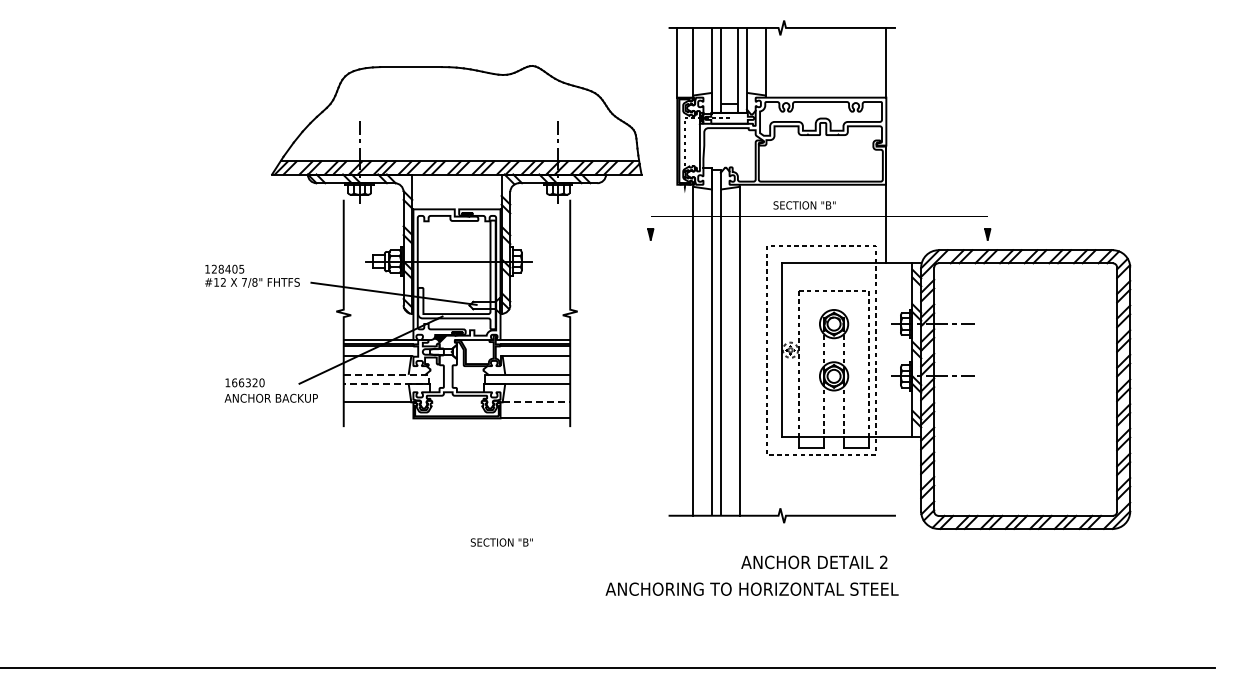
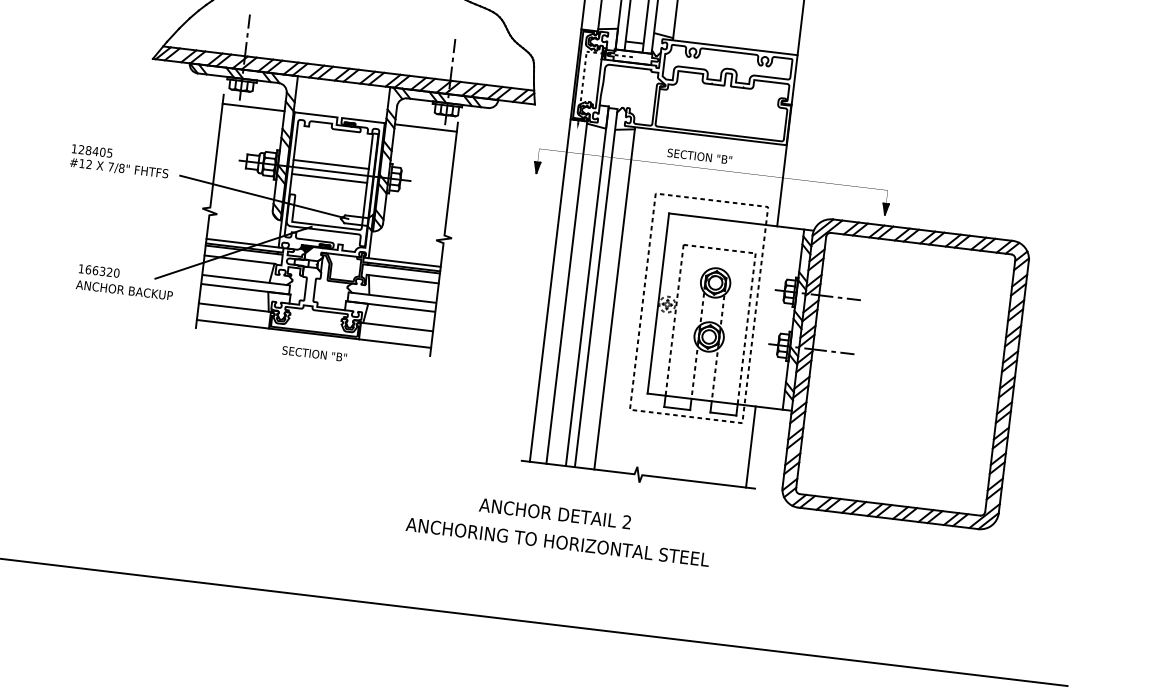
line: (373, 209) -> (253, 107), added
line: (540, 209) -> (426, 128), added
line: (453, 254) -> (330, 164), added
line: (453, 268) -> (328, 178), added
line: (677, 349) -> (550, 289), added
line: (428, 379) -> (289, 290), dashed -> solid
line: (536, 402) -> (398, 327), dashed -> solid
line: (378, 418) -> (232, 324), added
line: (886, 476) -> (751, 446), added
text: (501, 542) -> (314, 354), moved
text: (814, 562) -> (555, 513), moved
text: (751, 588) -> (557, 541), moved

